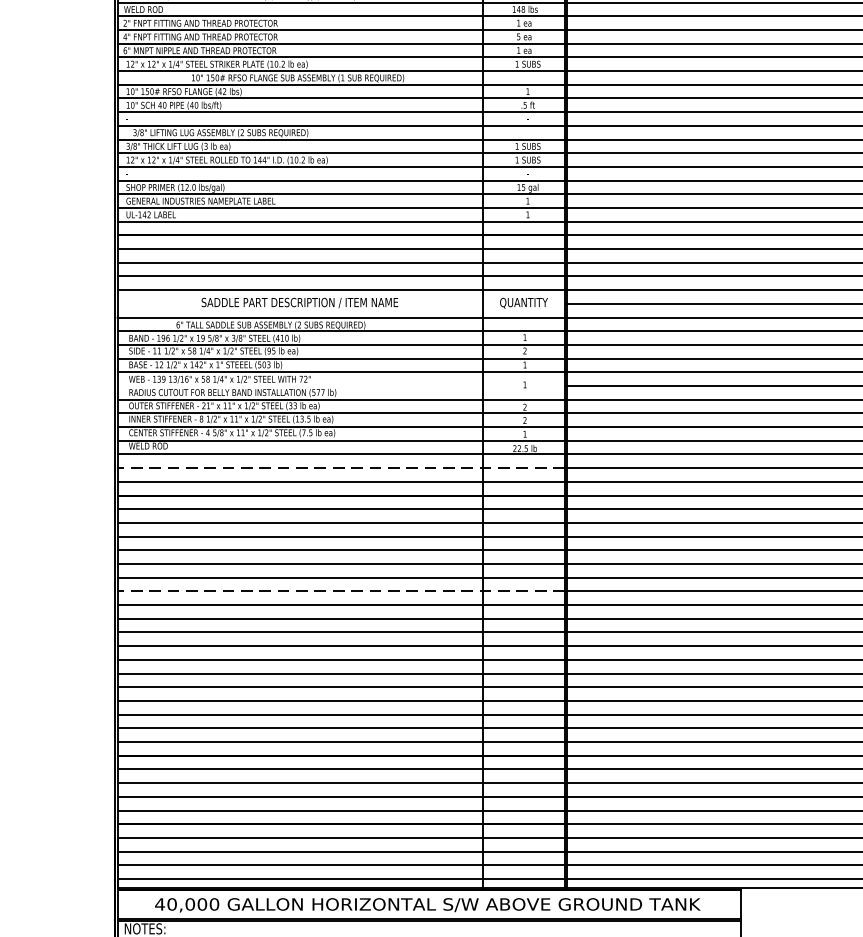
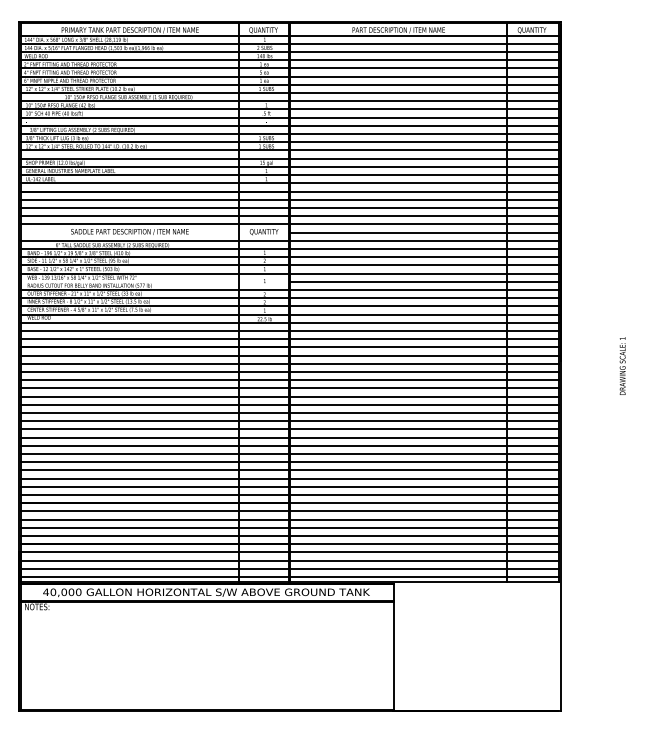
line: (340, 467) -> (154, 330), dashed -> solid
line: (340, 590) -> (154, 404), dashed -> solid

